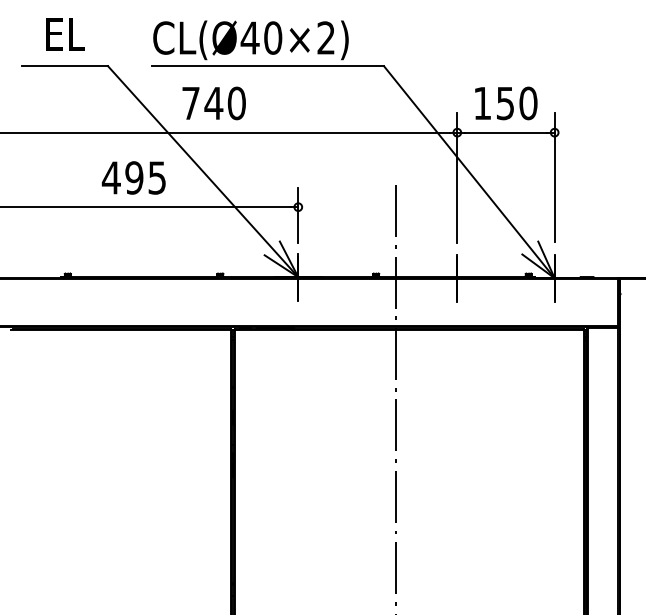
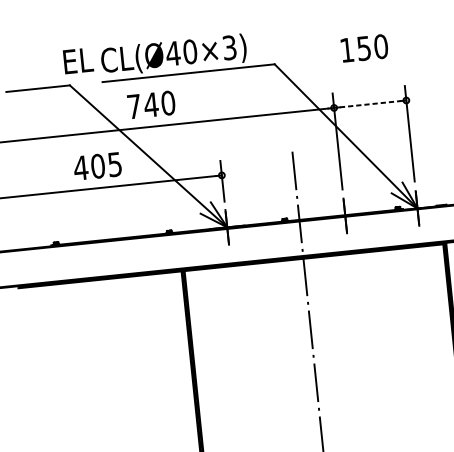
text: (65, 34) -> (78, 60), moved
text: (325, 37) -> (229, 47), CL(Ø40×2) -> CL(Ø40×3)
text: (506, 103) -> (364, 48), moved
line: (505, 132) -> (369, 104), solid -> dashed
text: (134, 177) -> (98, 165), 495 -> 405

